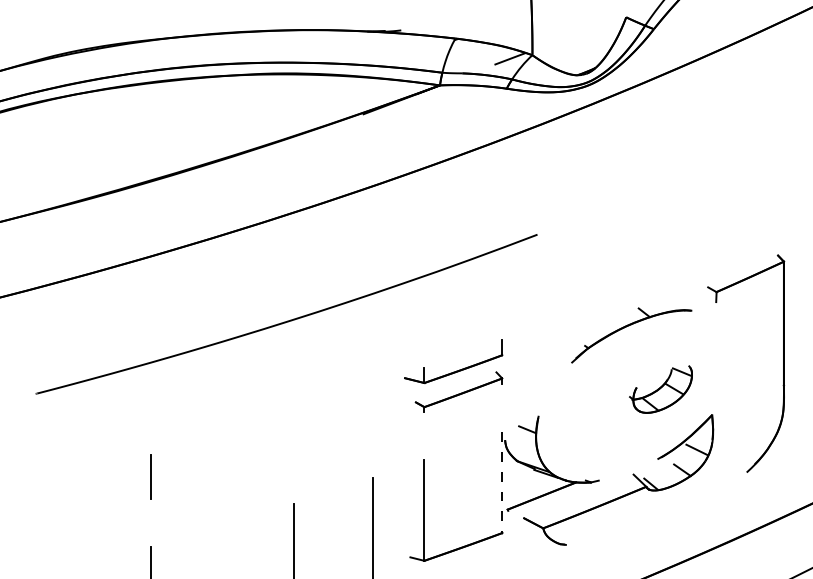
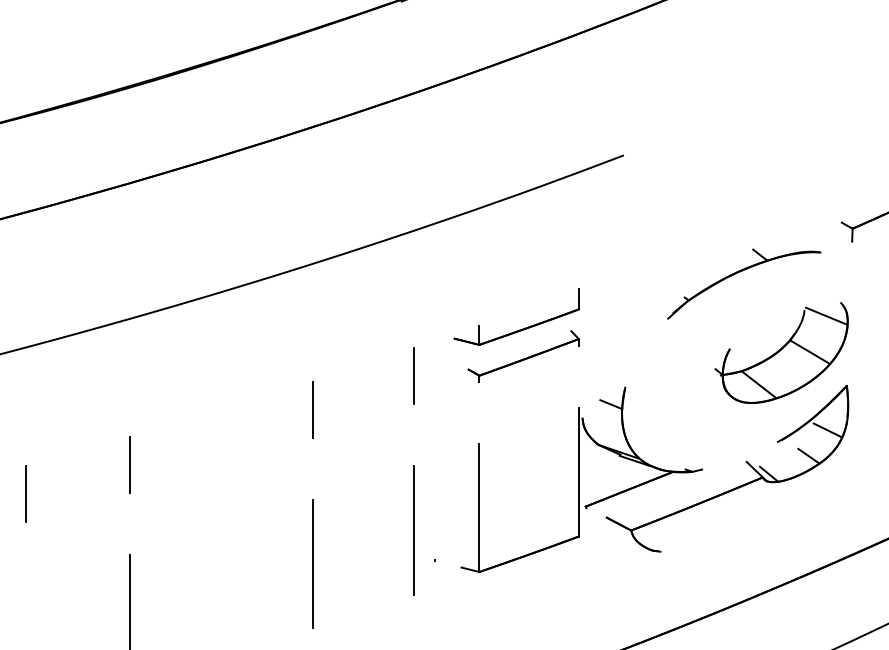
part: (660, 389) -> (780, 353), size x1.67
line: (373, 407) -> (414, 376), added
line: (293, 433) -> (312, 409), added
line: (502, 483) -> (579, 473), dashed -> solid
line: (69, 499) -> (26, 493), added

